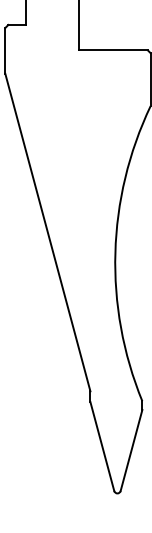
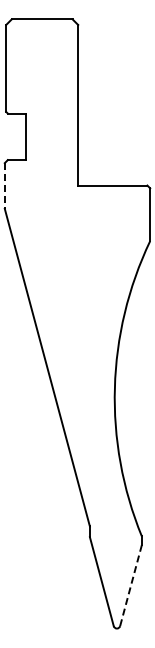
line: (5, 51) -> (4, 186), solid -> dashed
line: (132, 450) -> (131, 585), solid -> dashed

